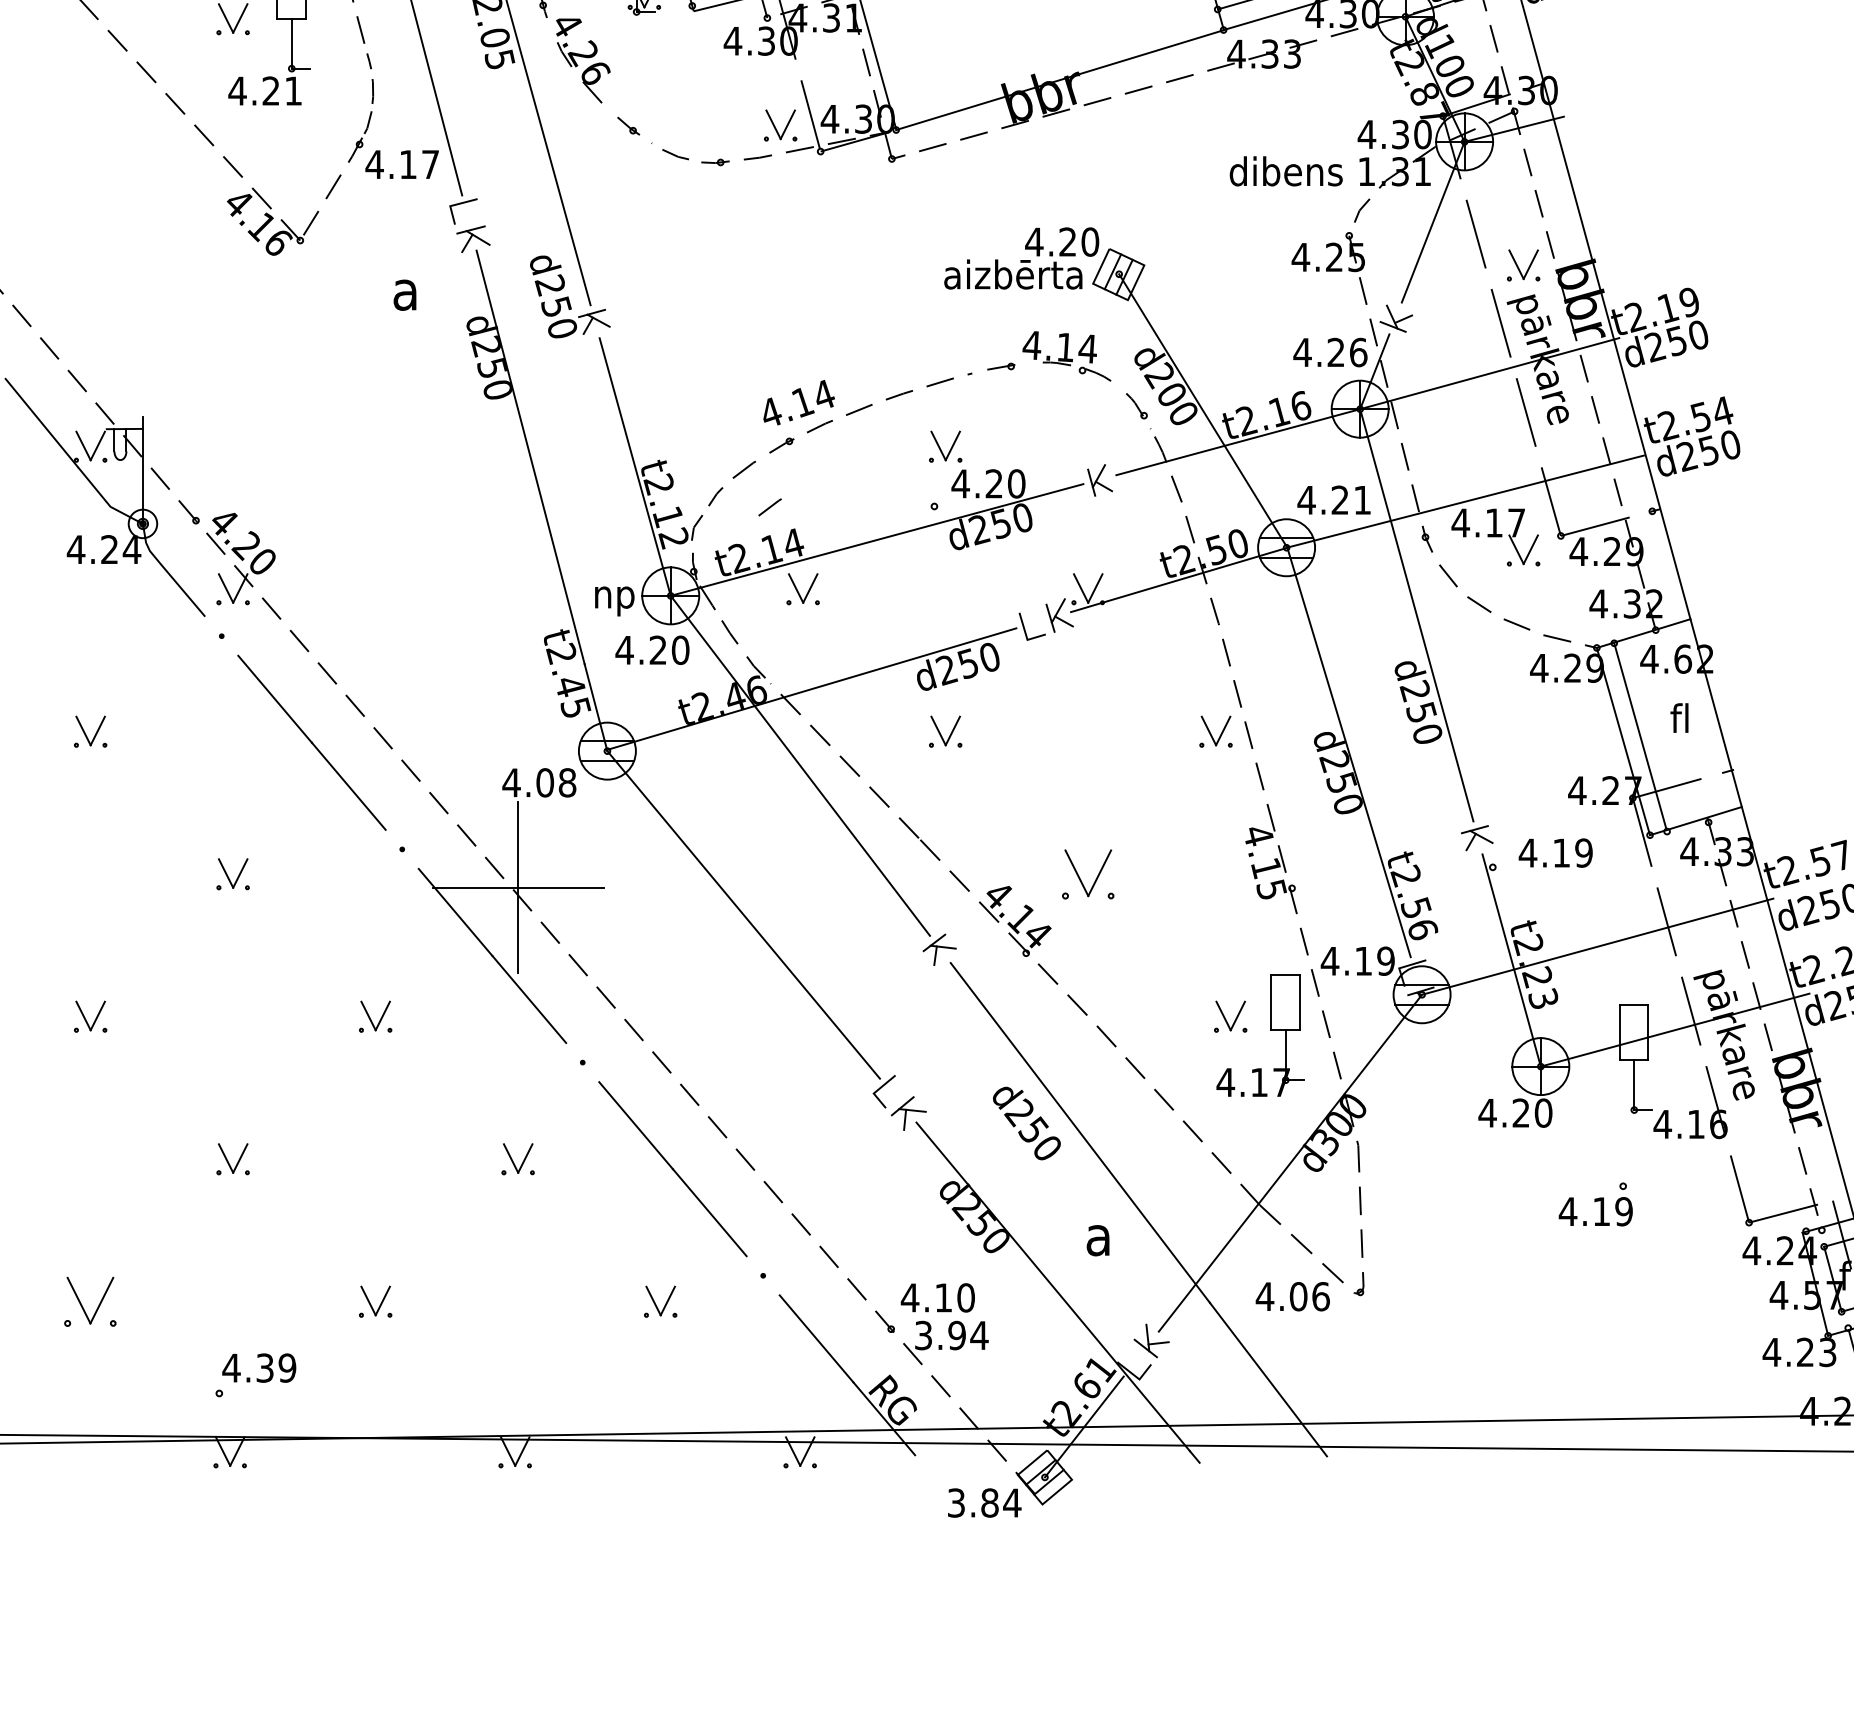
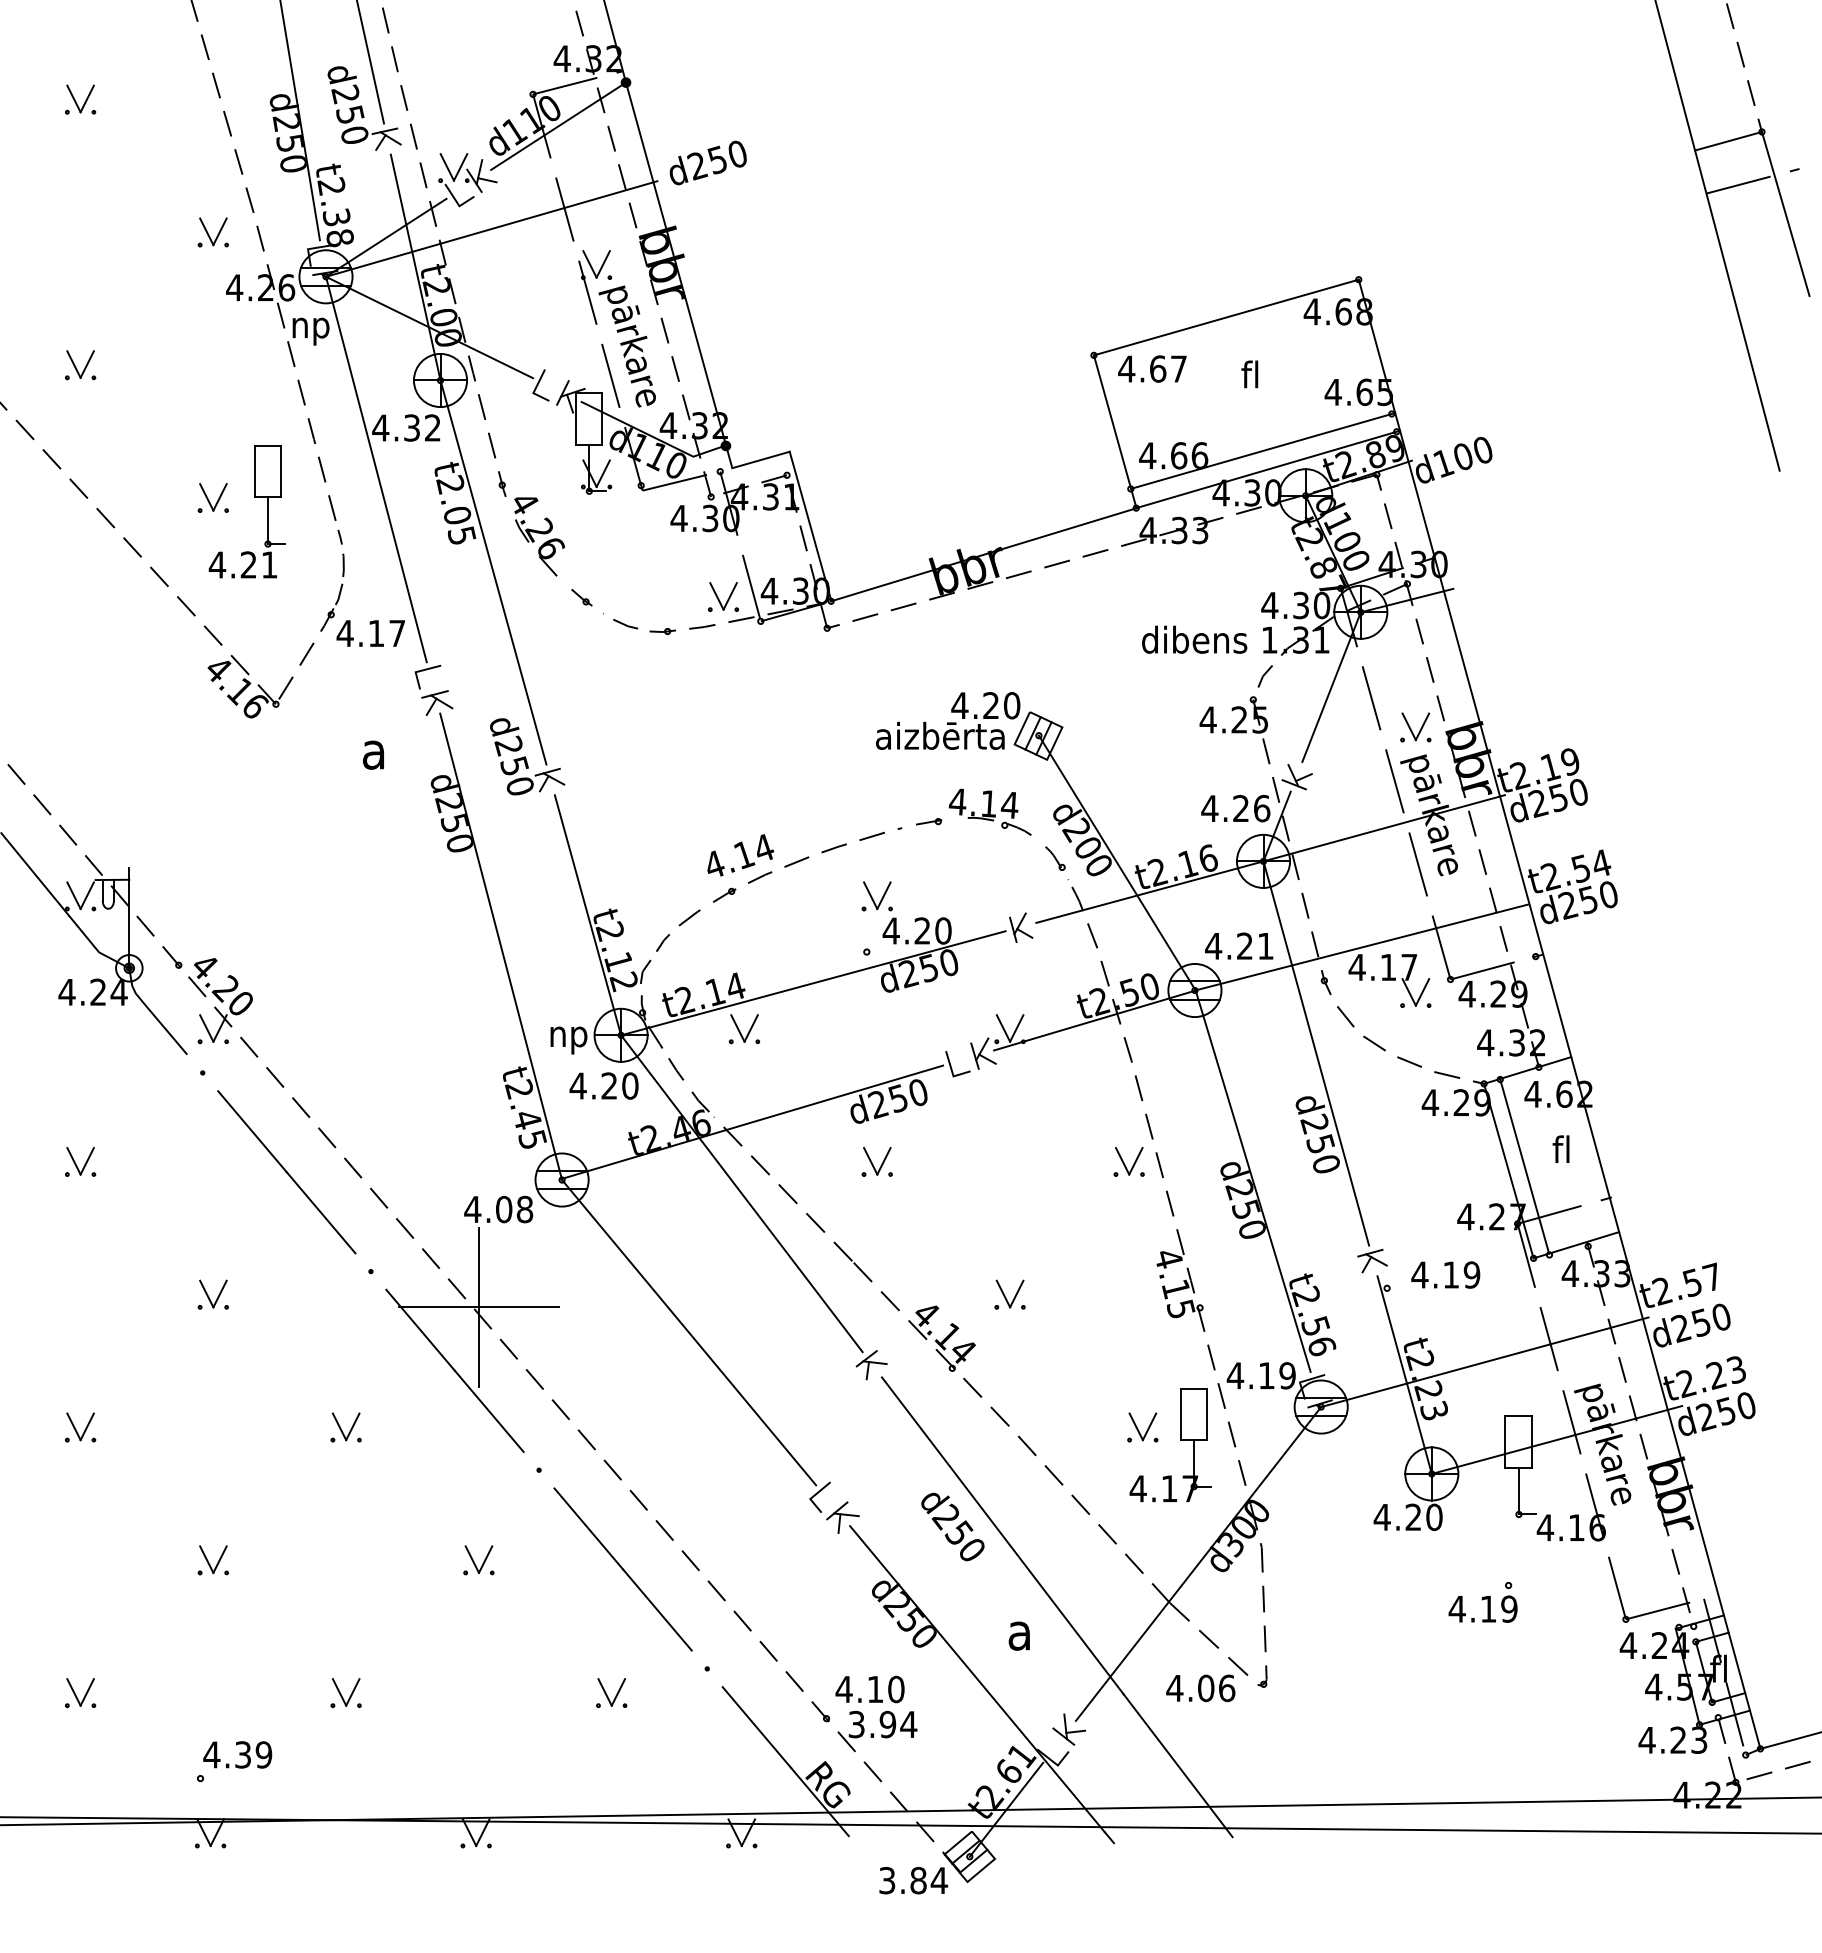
line: (769, 506) -> (713, 952), removed
part: (1087, 873) -> (1009, 1294), size x0.62
part: (90, 1301) -> (80, 1692), size x0.62

